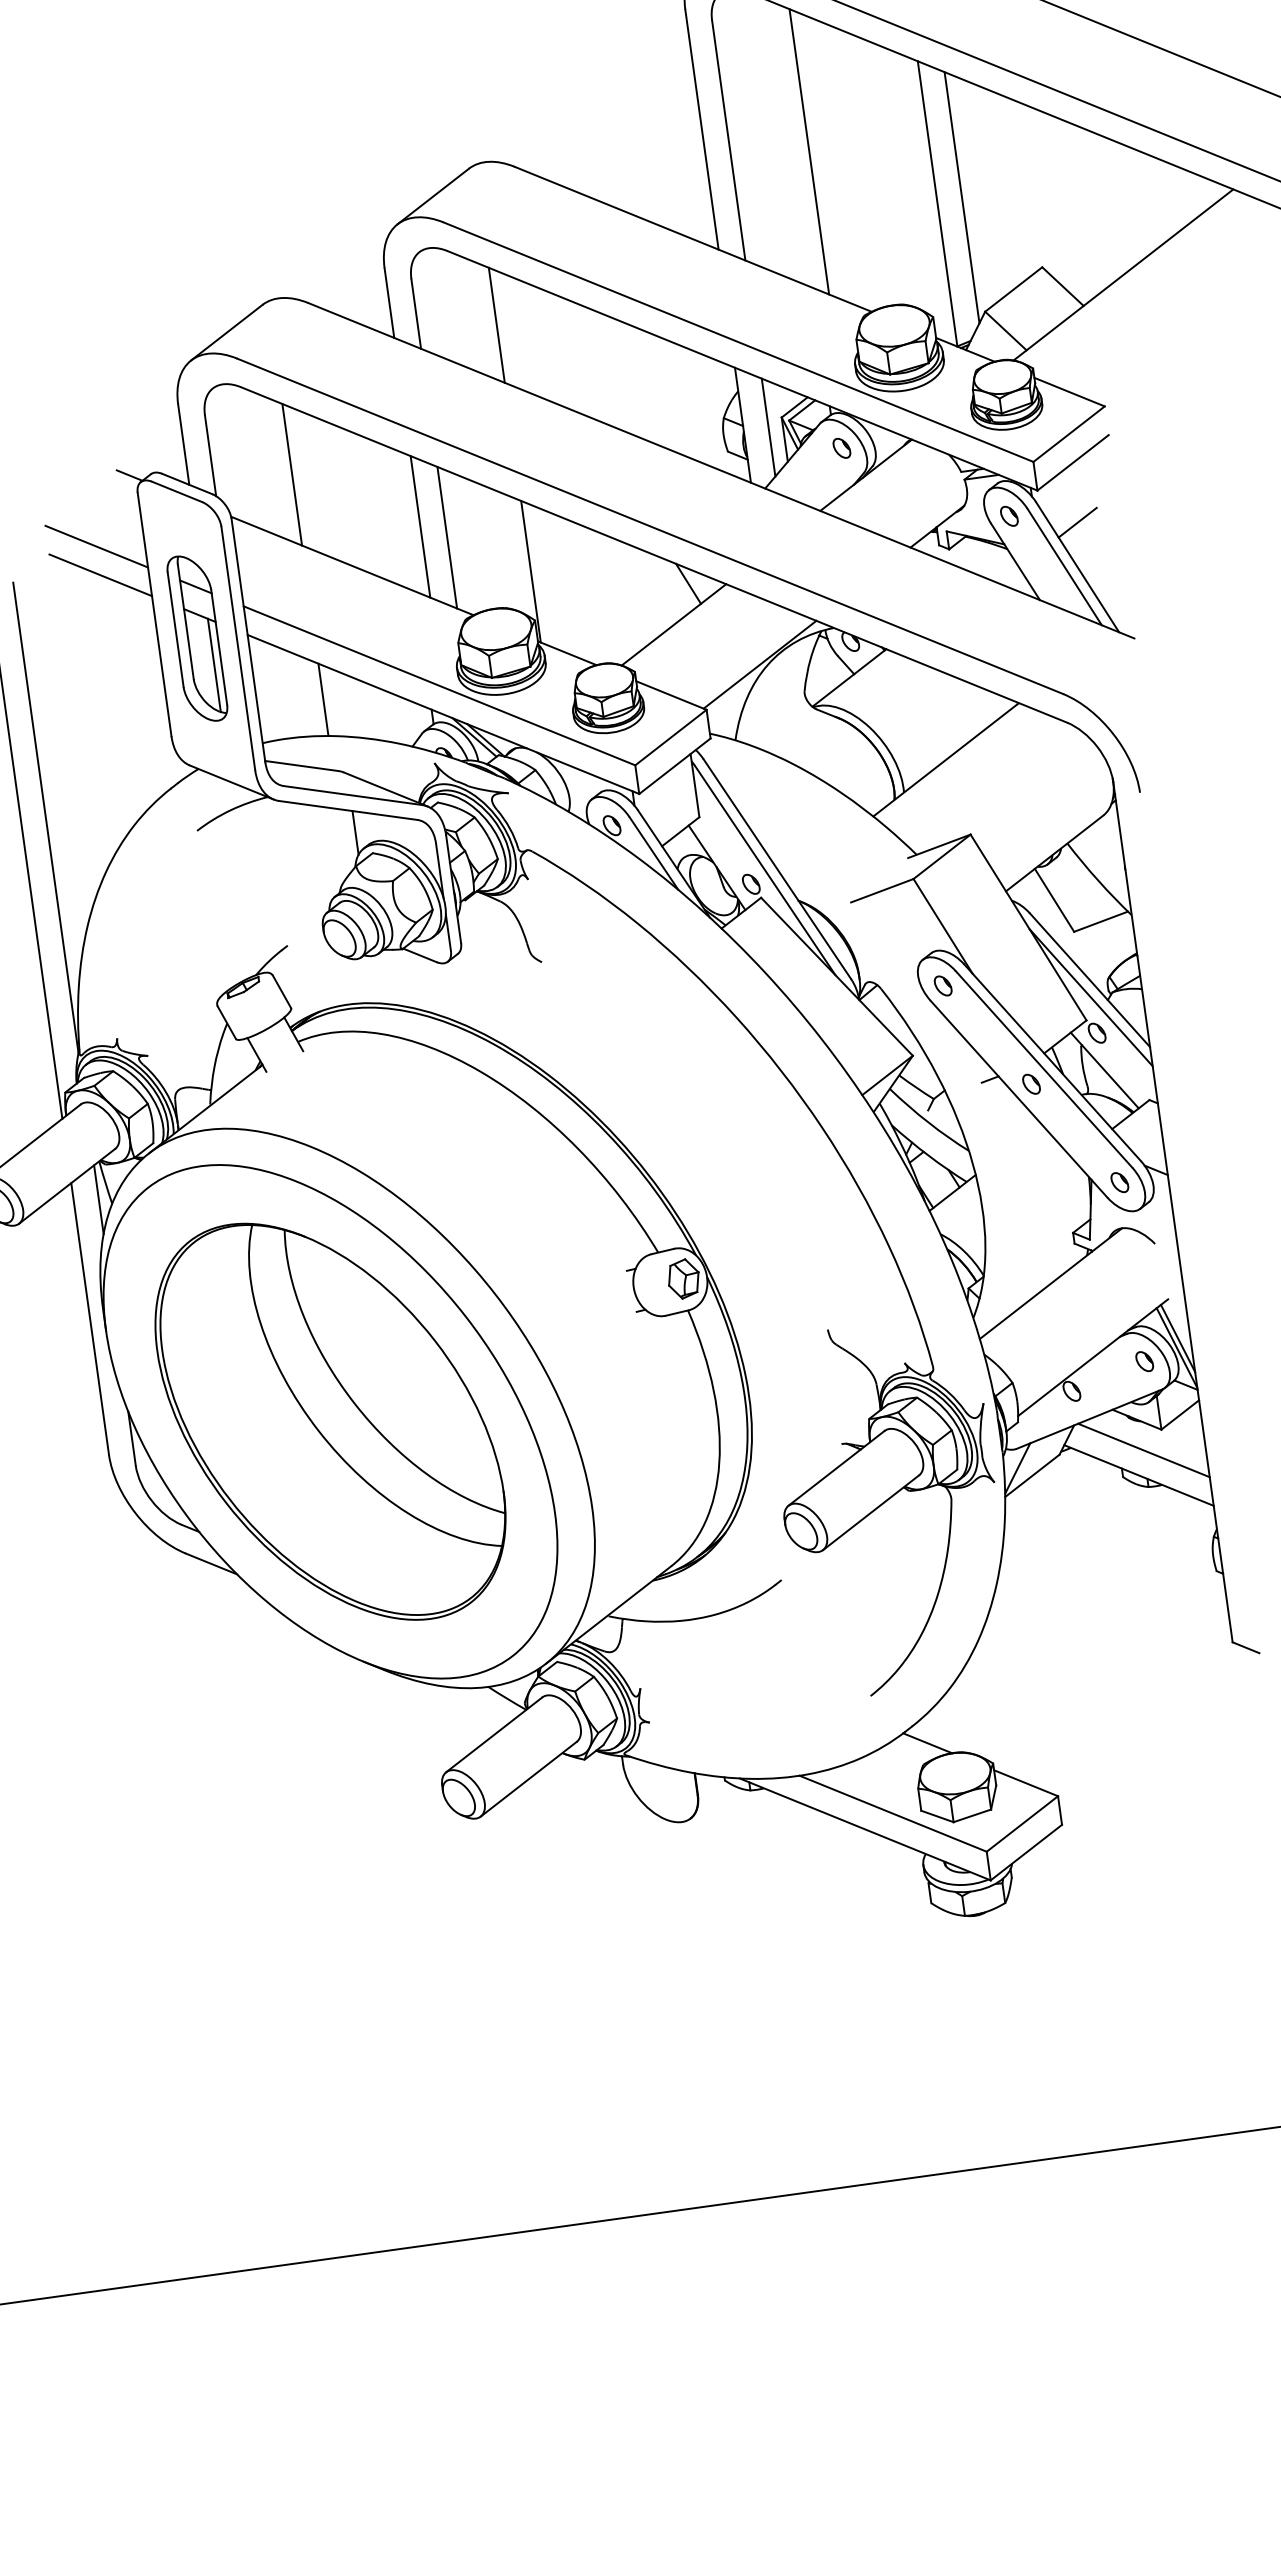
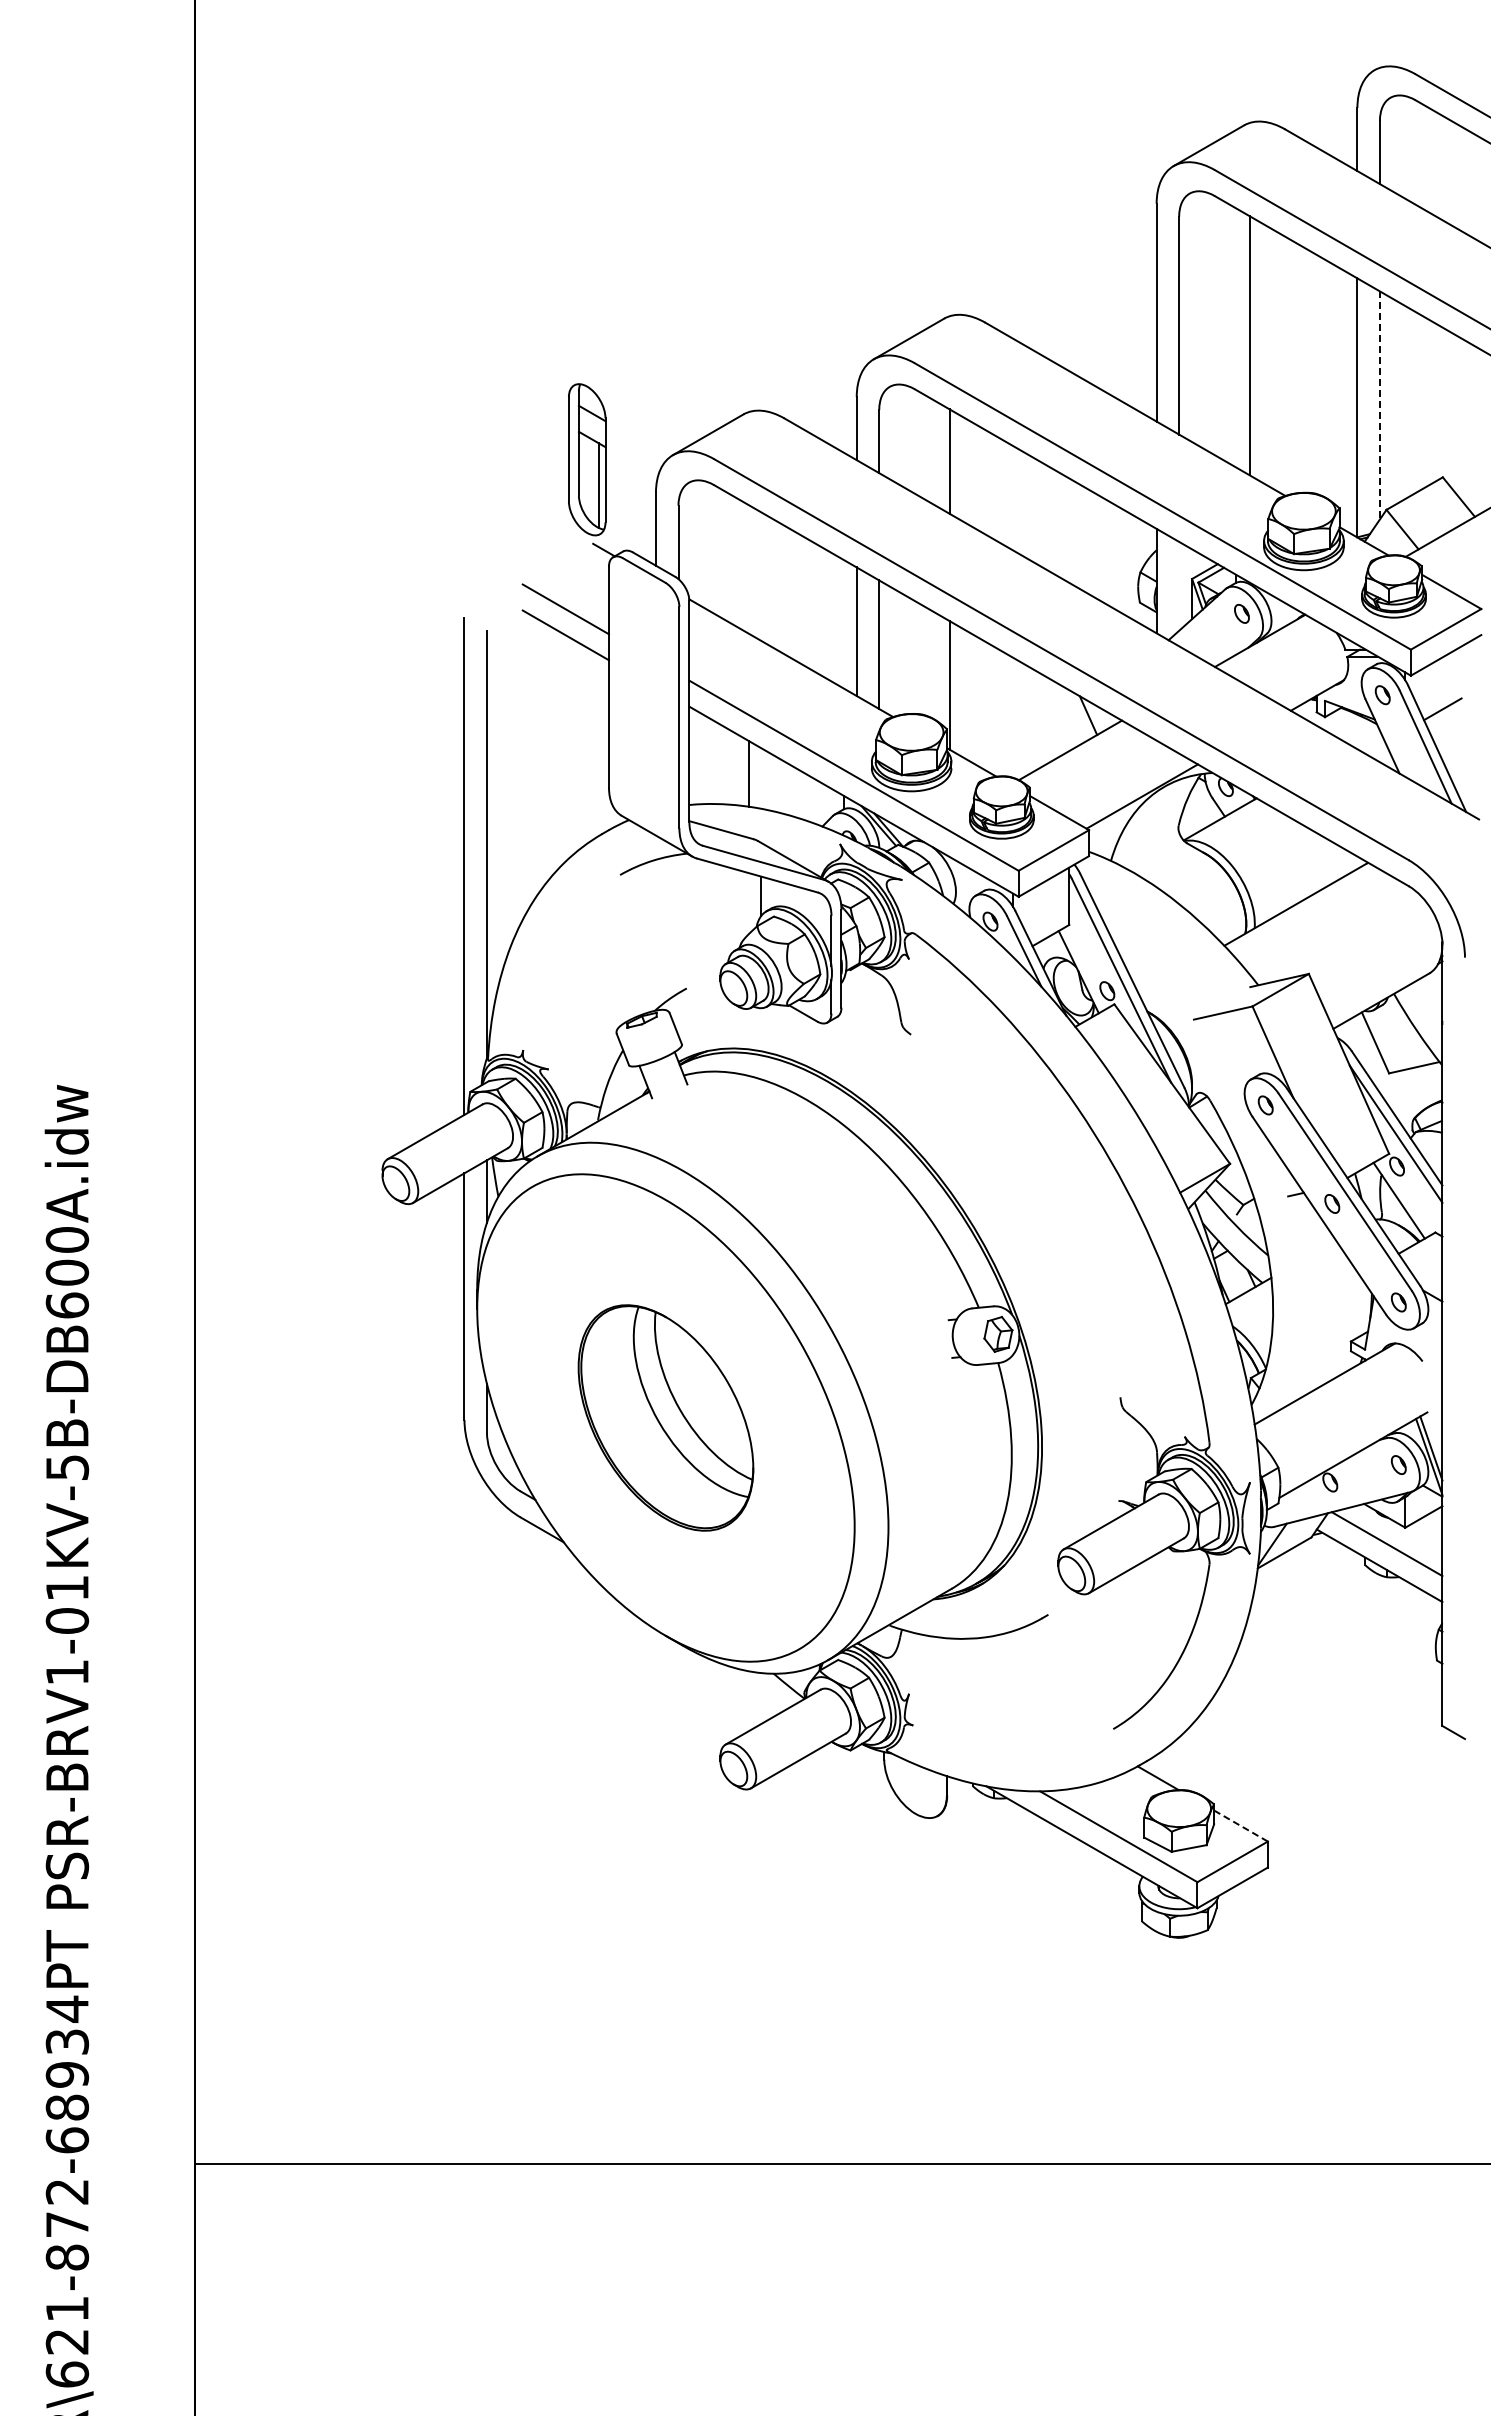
line: (961, 197) -> (1379, 405), solid -> dashed
line: (768, 426) -> (1179, 585), removed
line: (291, 474) -> (748, 569), removed
part: (197, 638) -> (587, 459), moved
part: (329, 1421) -> (665, 1417), size x0.6
line: (1025, 1782) -> (1240, 1825), solid -> dashed

